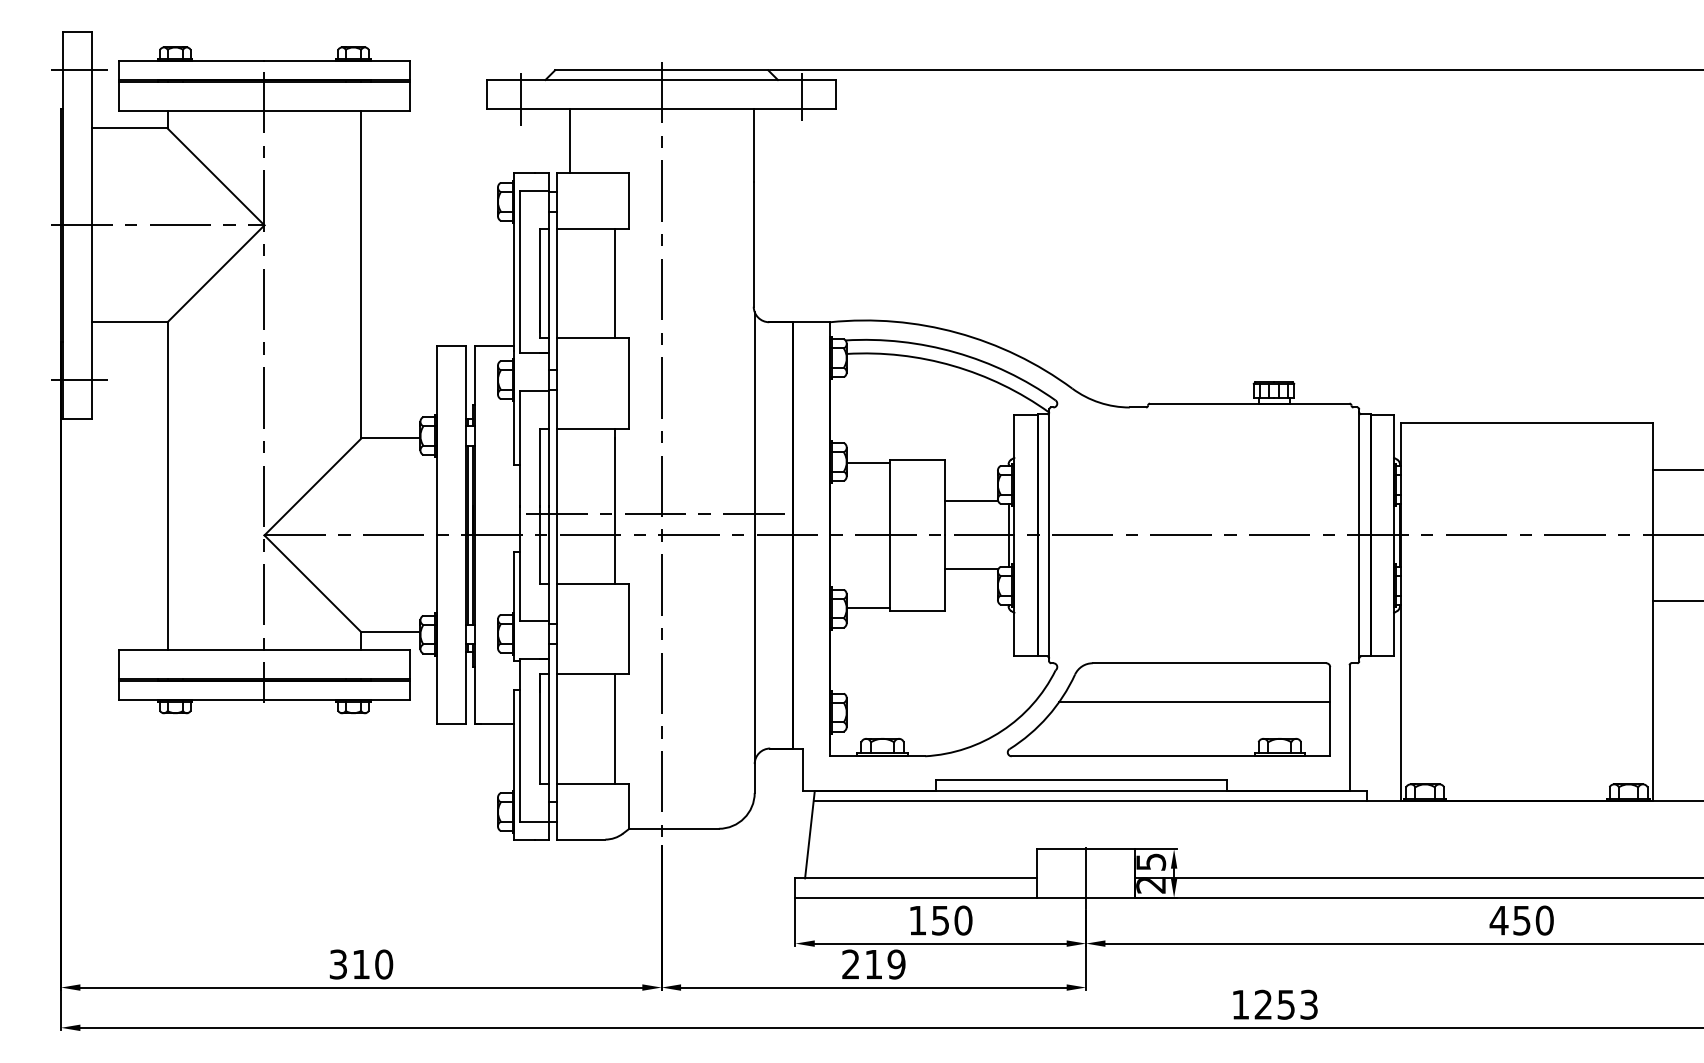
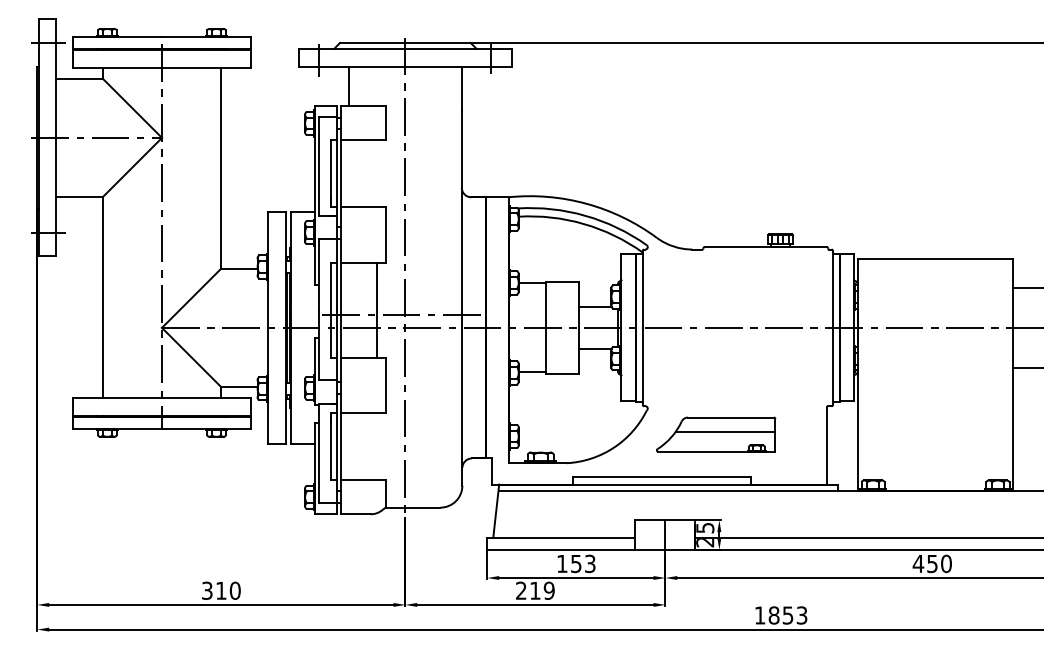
line: (614, 283) -> (376, 173), removed
part: (1167, 709) -> (715, 434), size x0.6
line: (614, 728) -> (376, 446), removed
text: (962, 919) -> (589, 563), 150 -> 153
text: (1262, 1004) -> (773, 615), 1253 -> 1853

